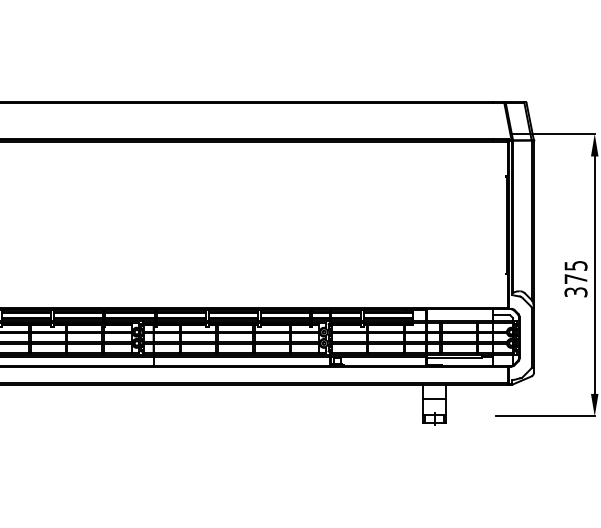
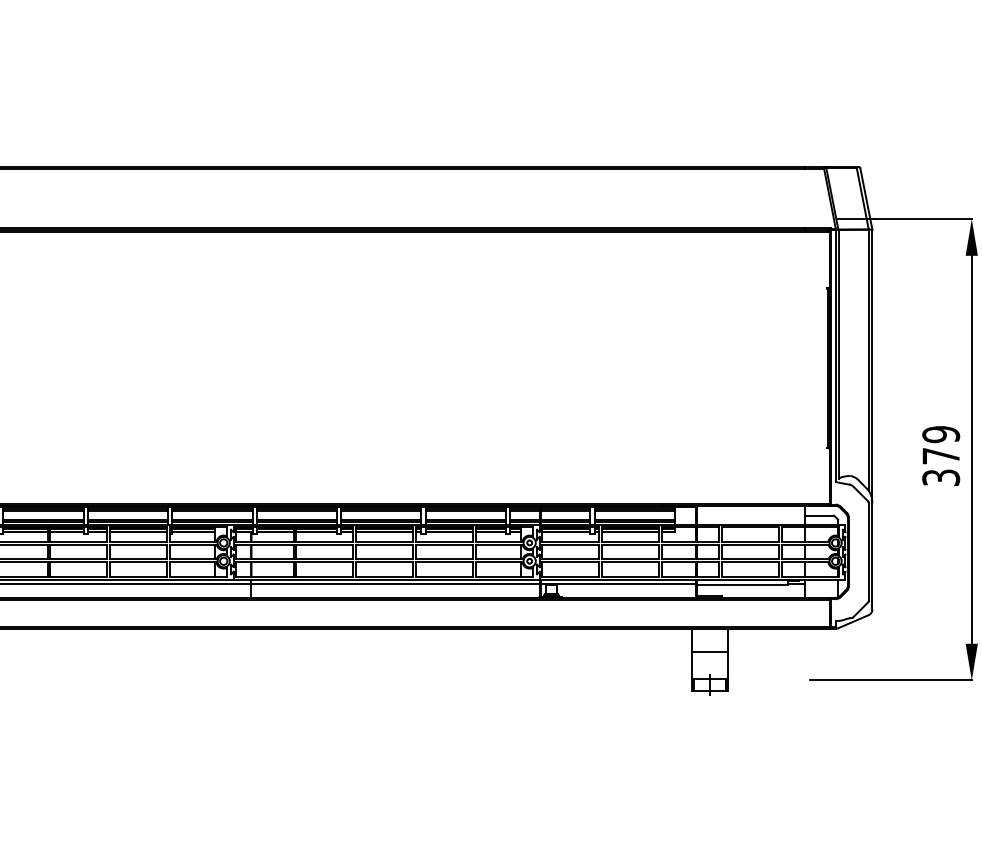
text: (575, 265) -> (940, 433), 375 -> 379

